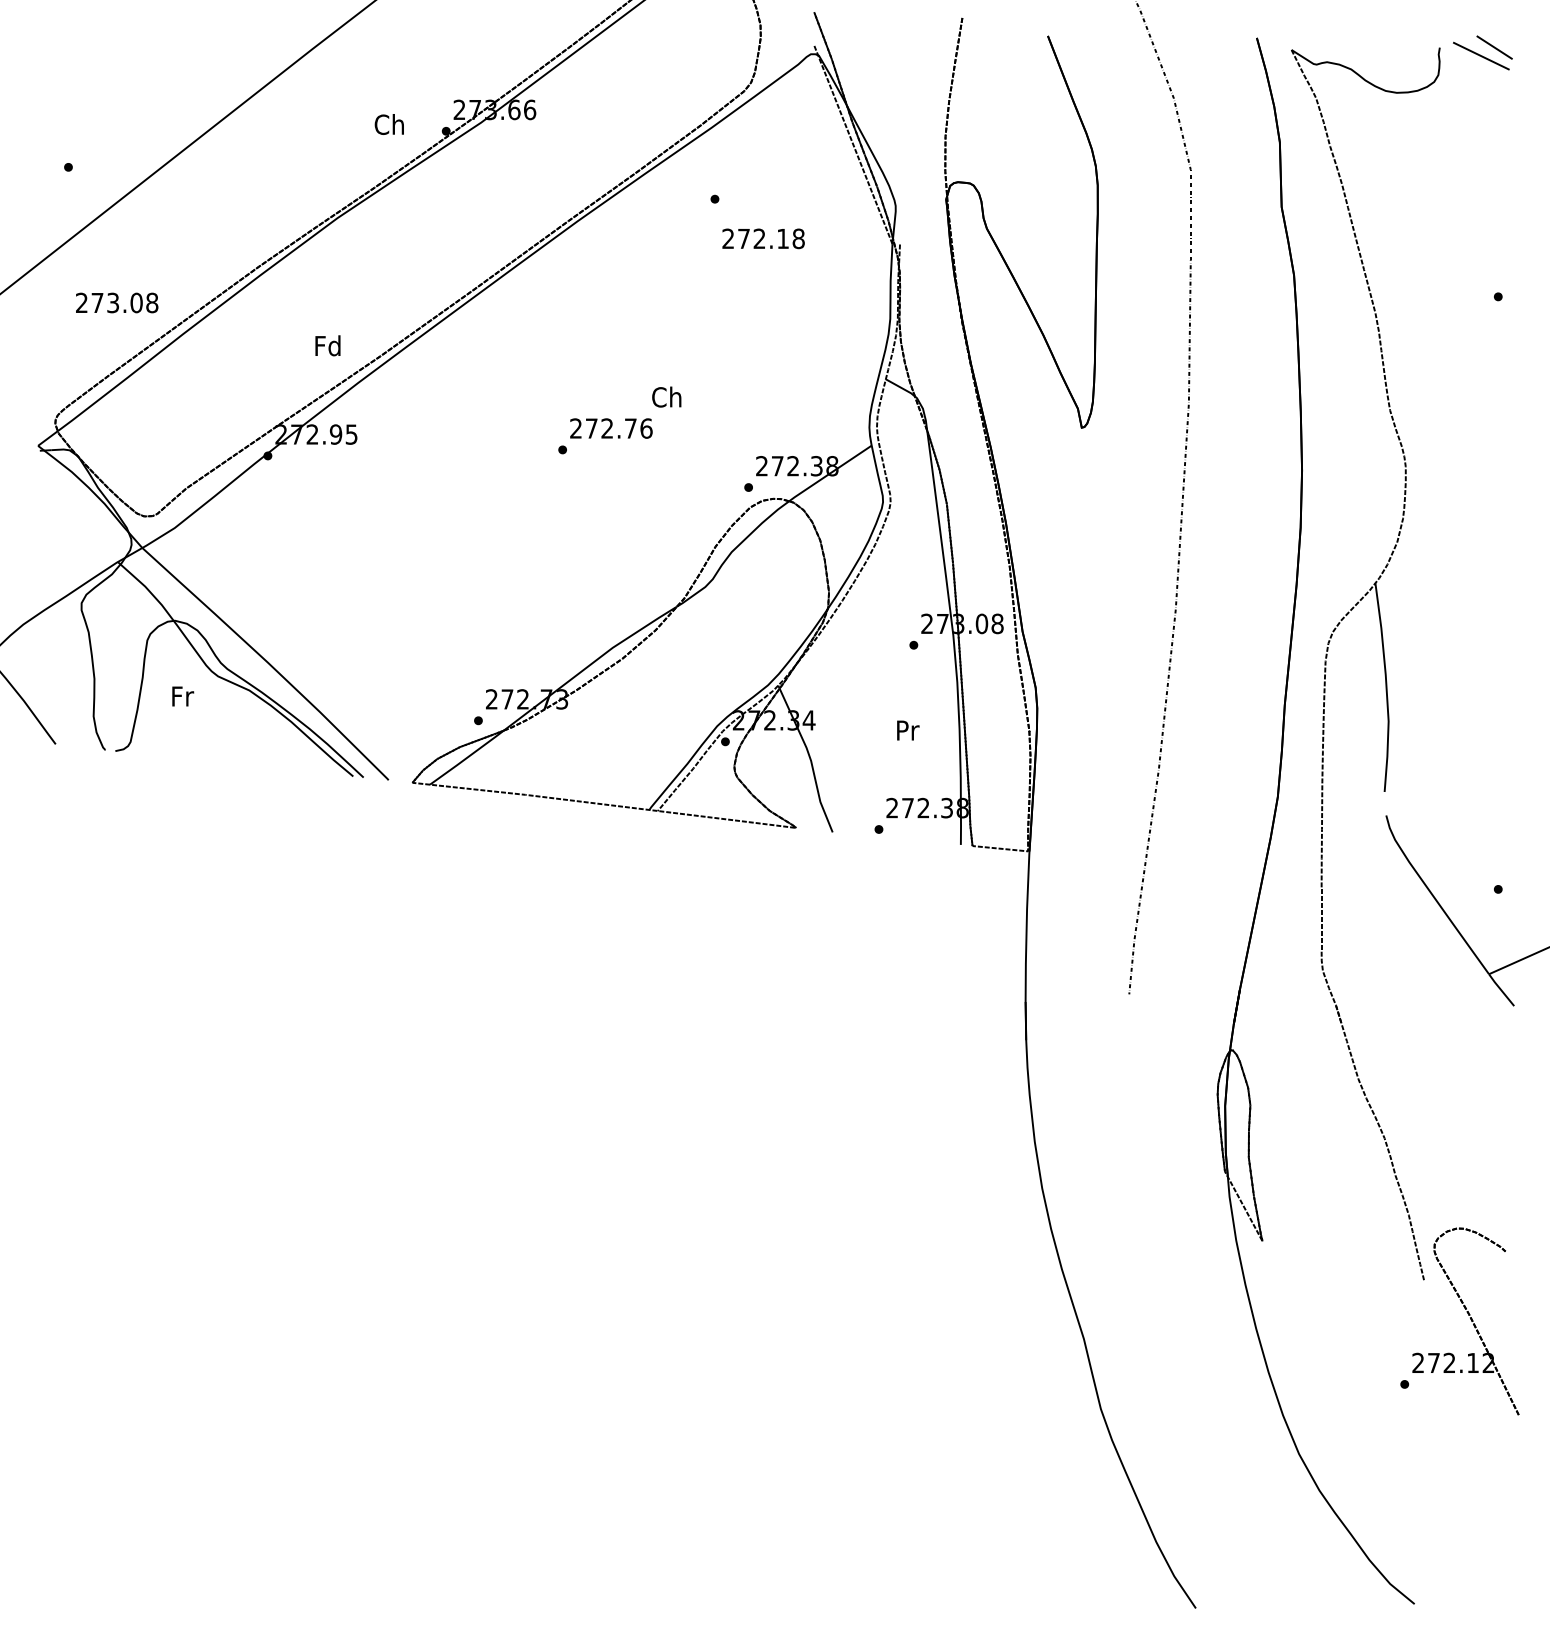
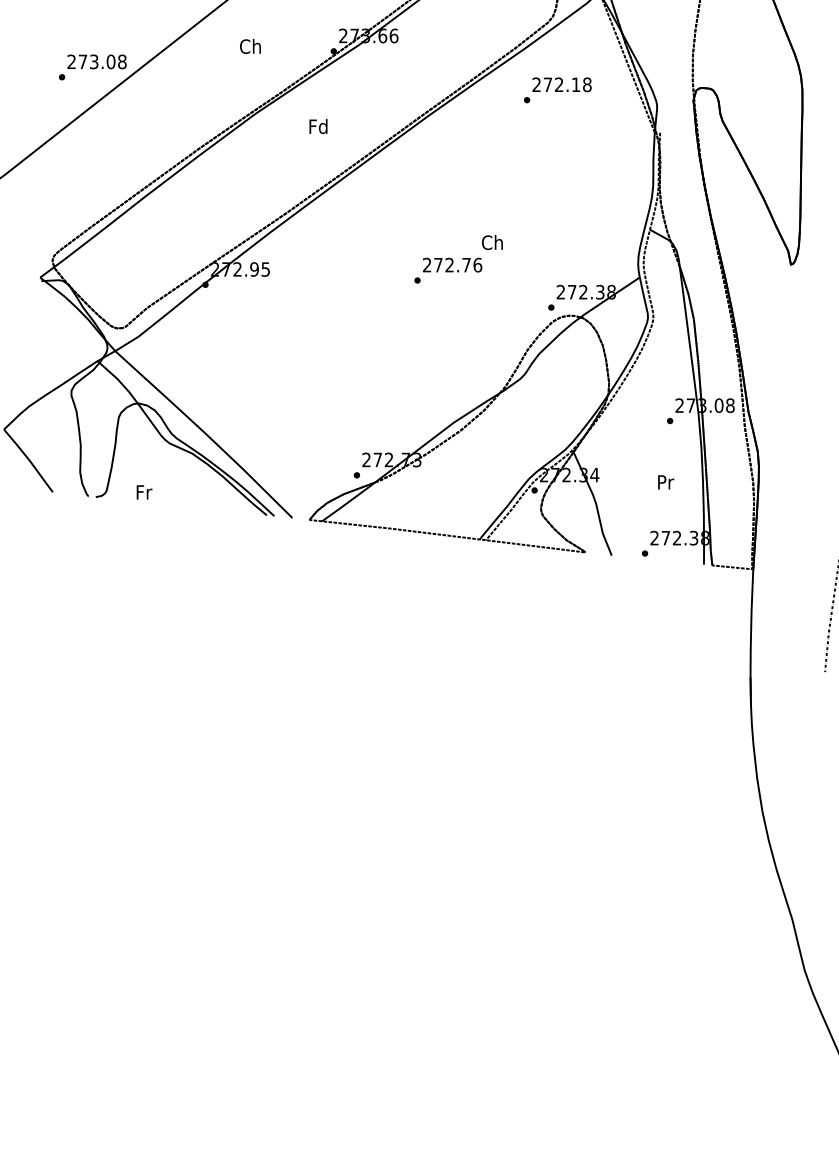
text: (388, 124) -> (249, 46), moved
text: (763, 238) -> (561, 84), moved
text: (117, 302) -> (97, 61), moved
text: (327, 345) -> (318, 126), moved
text: (183, 696) -> (144, 492), moved

